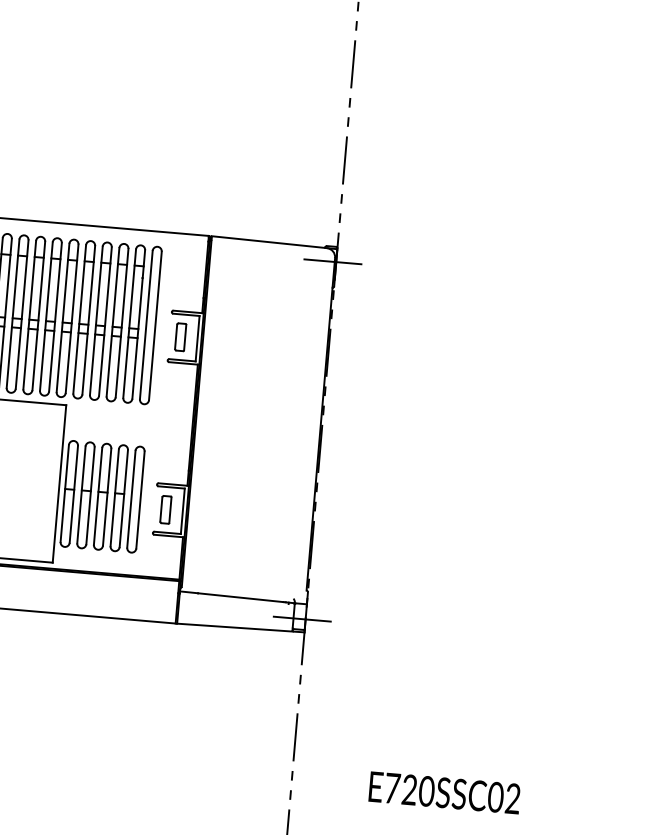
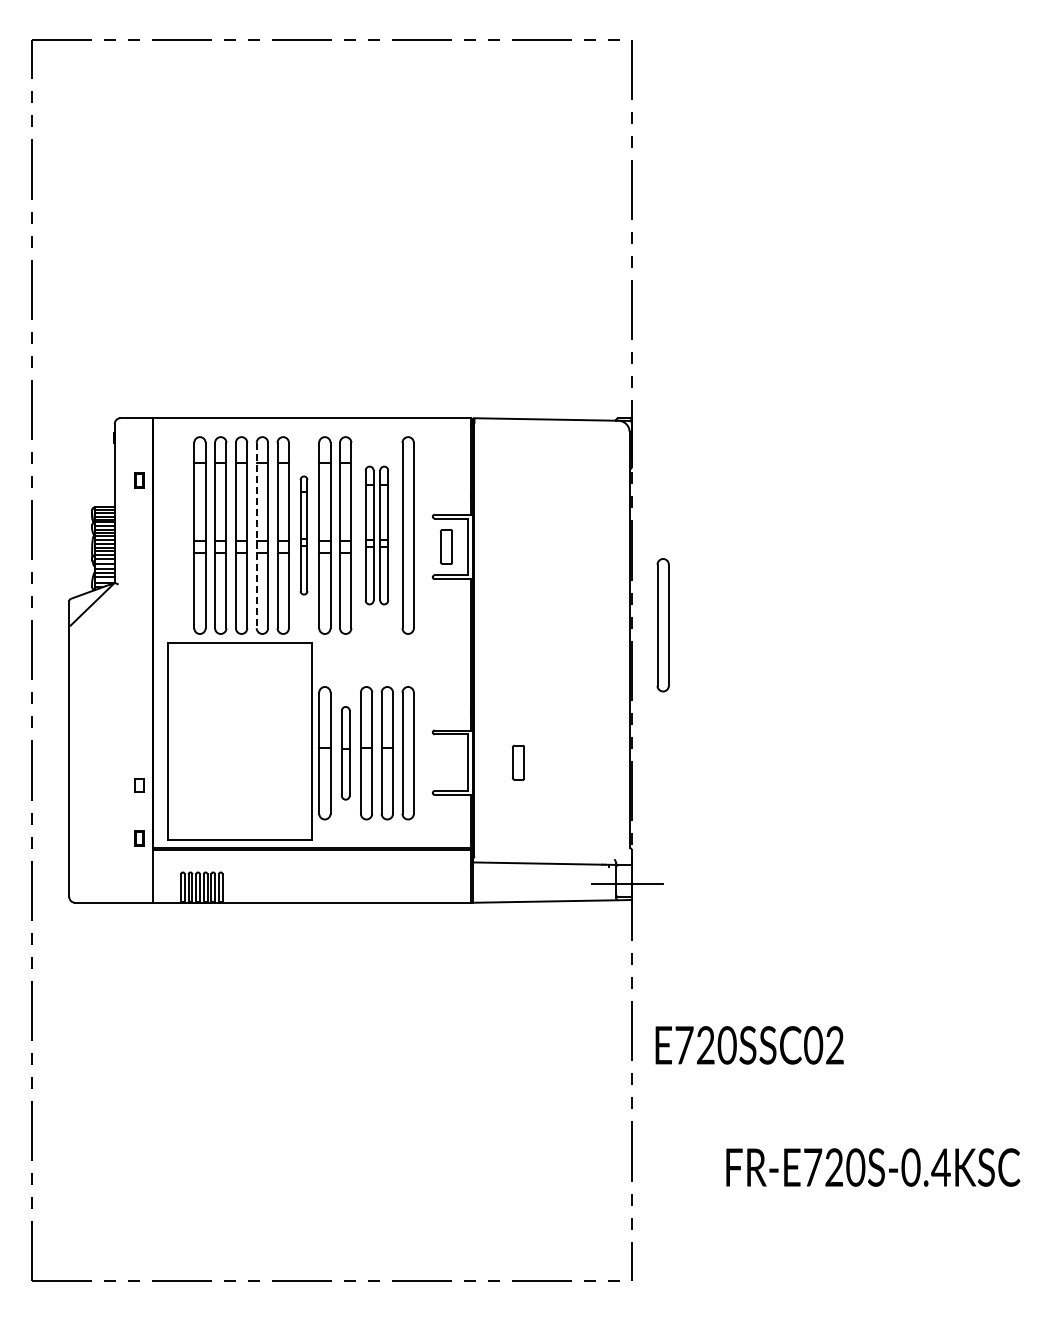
line: (332, 262) -> (626, 437), removed
line: (29, 315) -> (256, 535), solid -> dashed
part: (67, 318) -> (303, 535), size x0.6
part: (125, 323) -> (376, 535), size x0.7
part: (348, 414) -> (662, 625), added
part: (85, 495) -> (345, 753), size x0.7
part: (165, 509) -> (517, 762), moved
text: (444, 793) -> (749, 1045), moved

